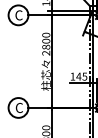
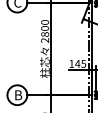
text: (19, 107) -> (18, 94), C -> B

